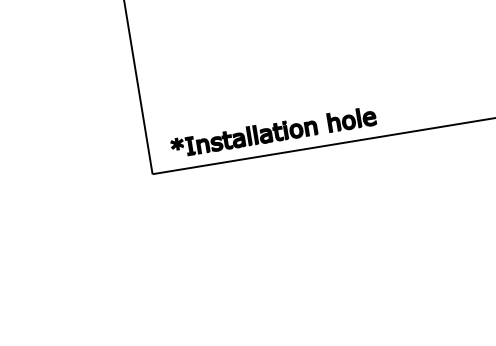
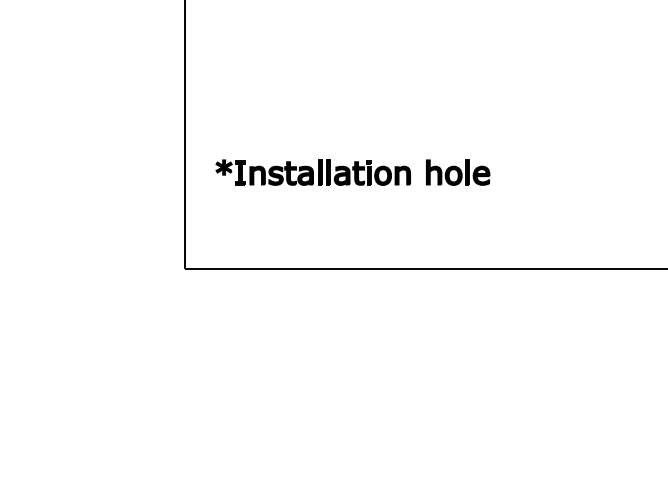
part: (273, 132) -> (352, 172), moved

